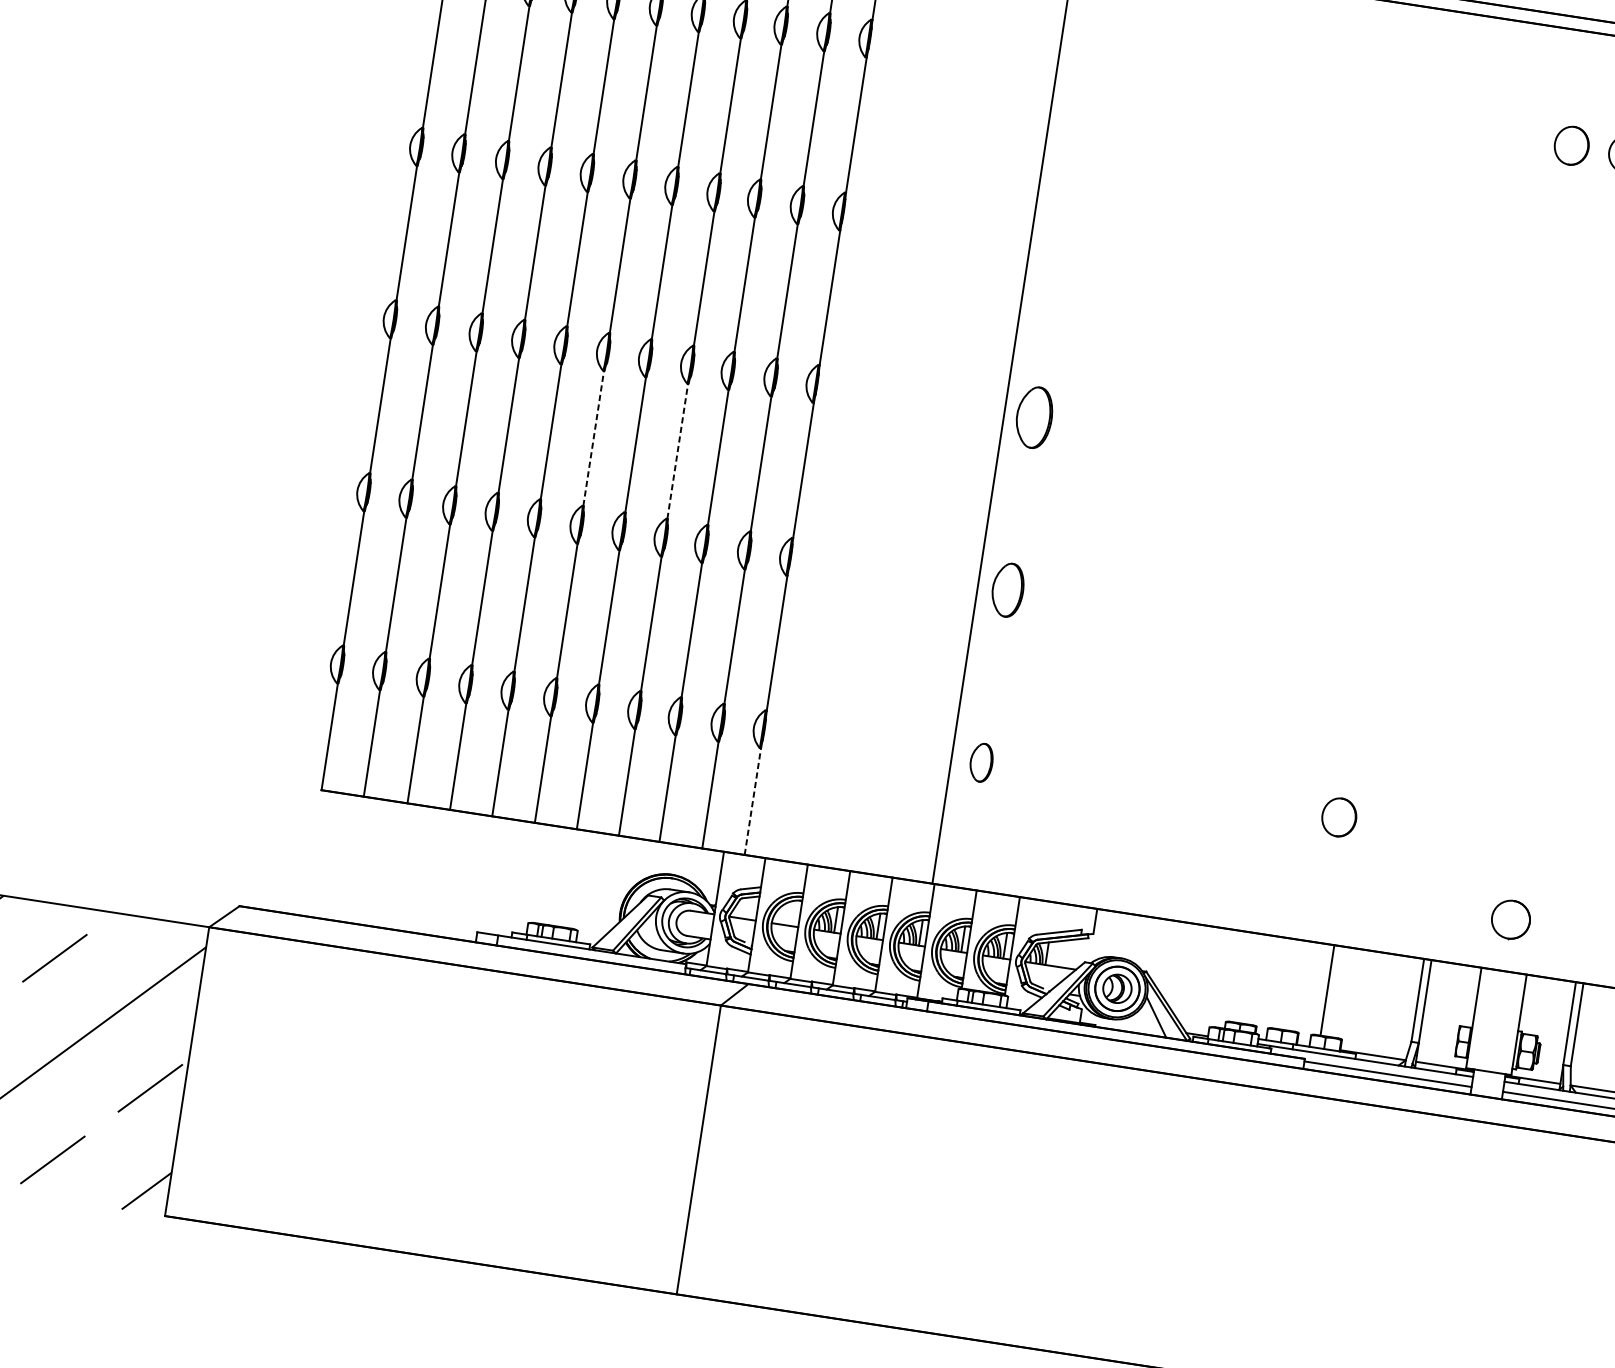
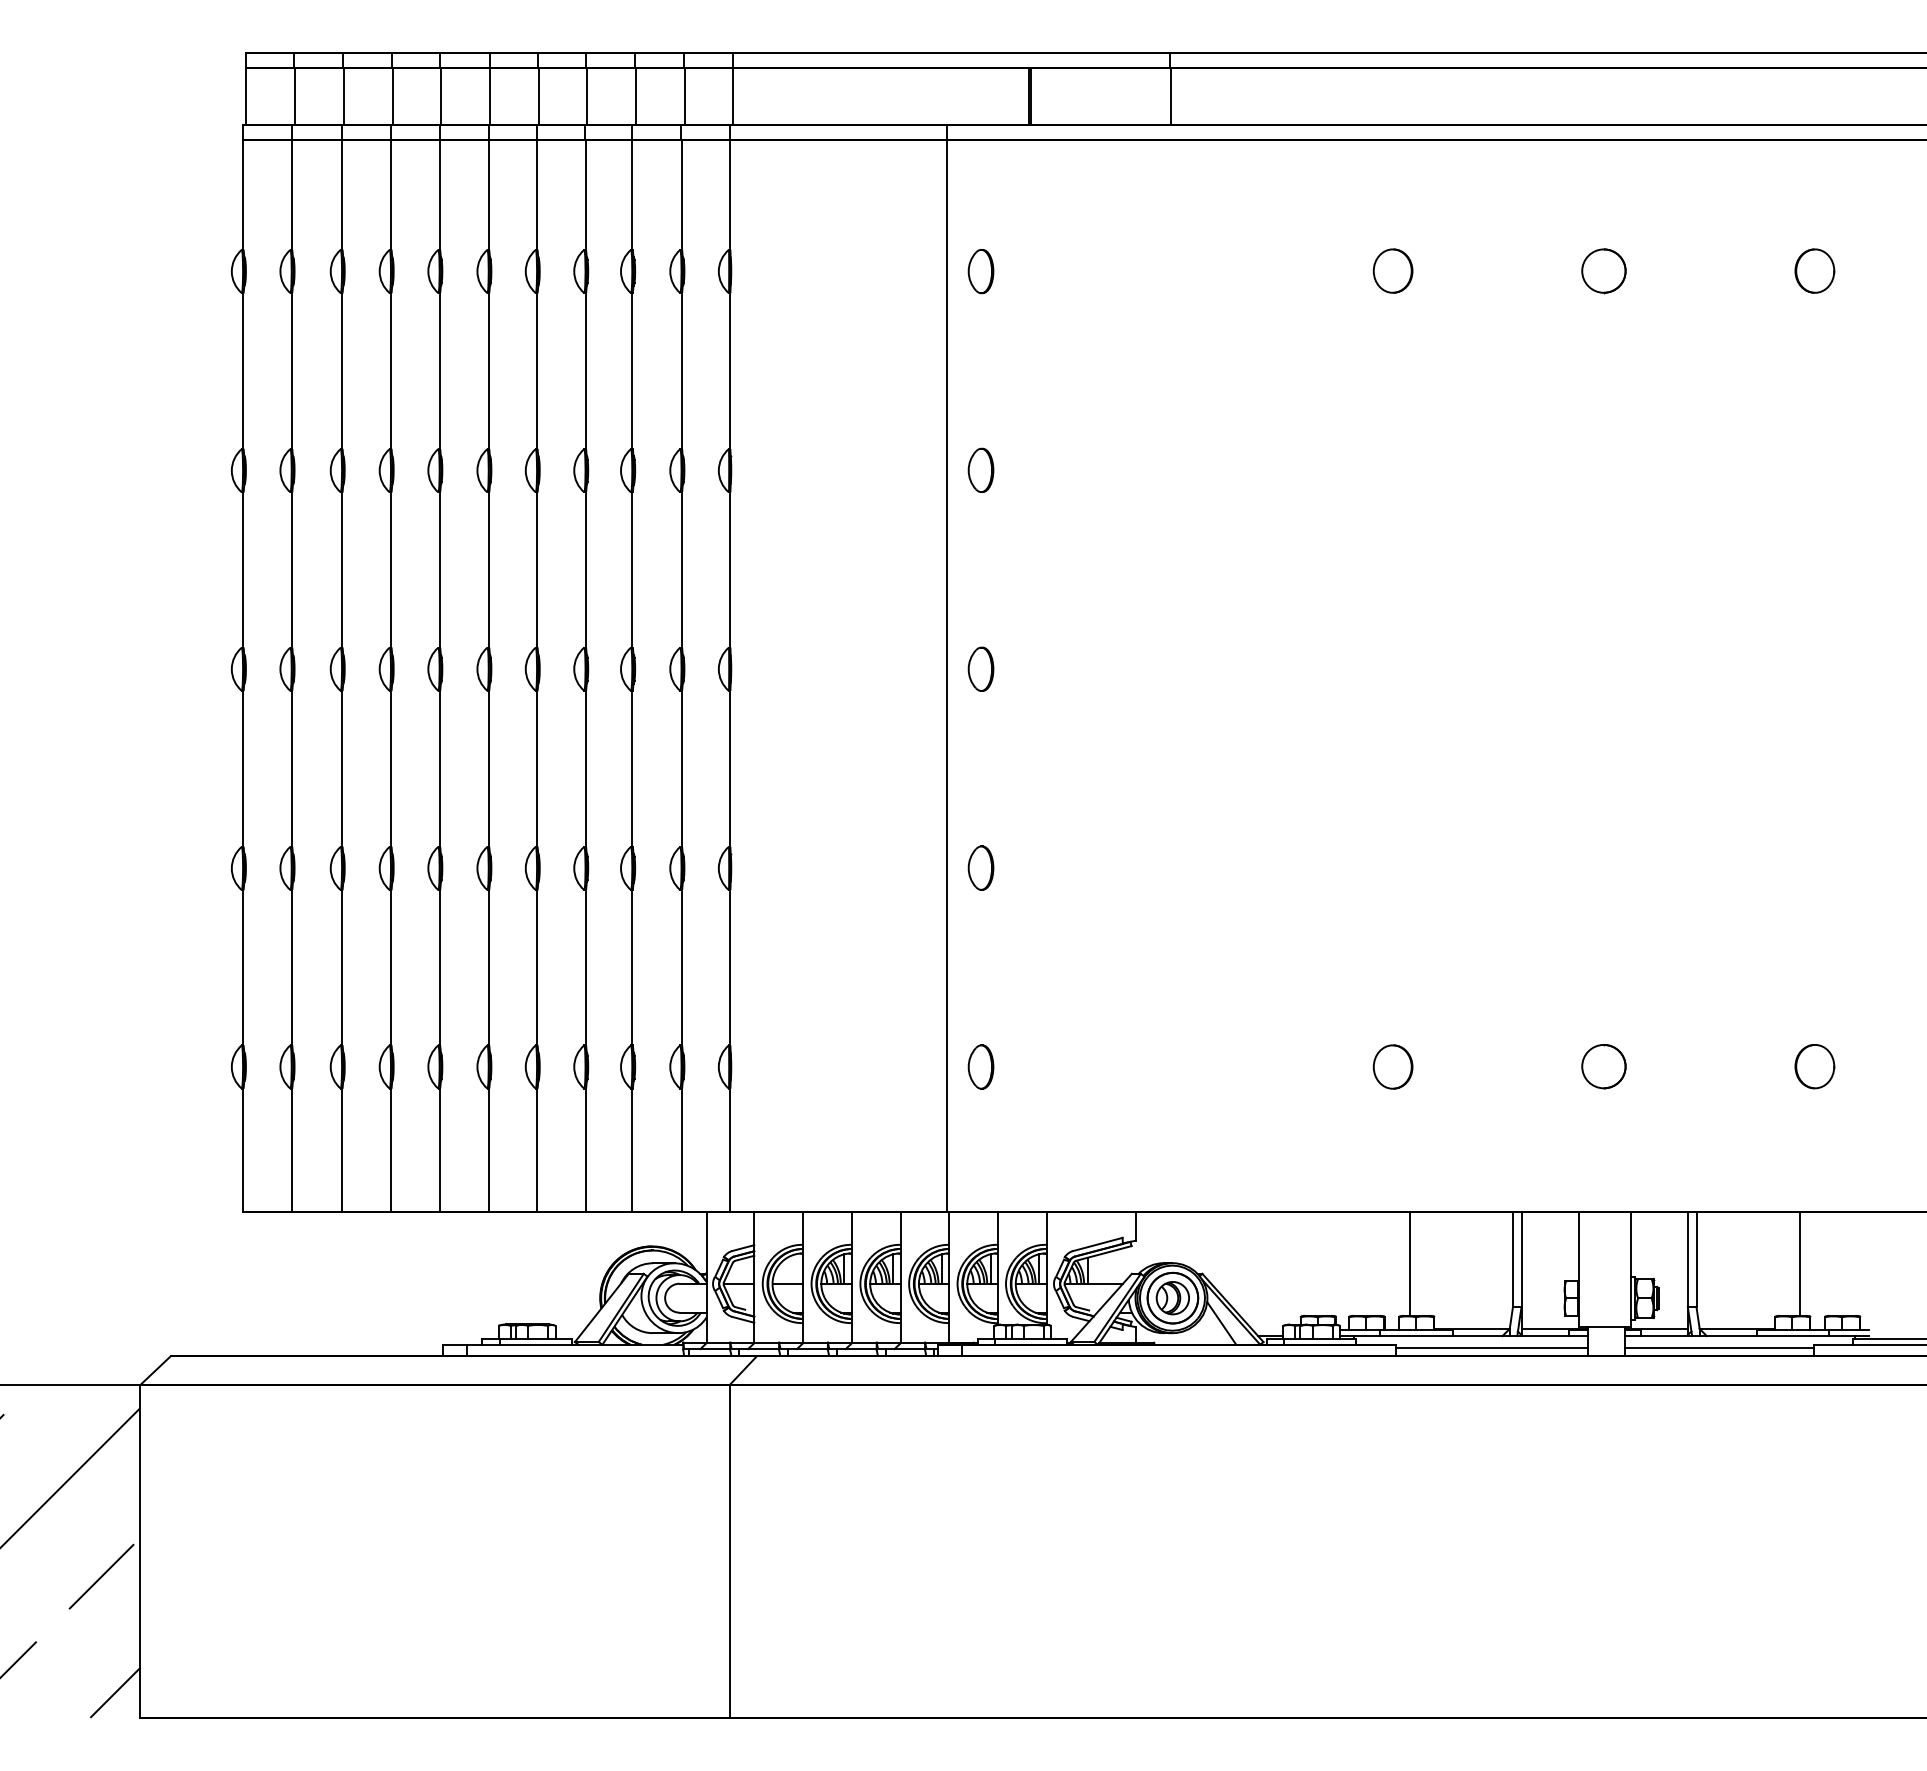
part: (1086, 71) -> (980, 271), added
part: (1571, 145) -> (1392, 270), moved
part: (1060, 243) -> (980, 469), added
part: (1034, 416) -> (980, 668), size x0.62
line: (593, 438) -> (488, 768), dashed -> solid
line: (677, 450) -> (585, 768), dashed -> solid
part: (1007, 589) -> (980, 867), size x0.71
line: (753, 801) -> (730, 1149), dashed -> solid
part: (1510, 919) -> (1603, 1066), moved

